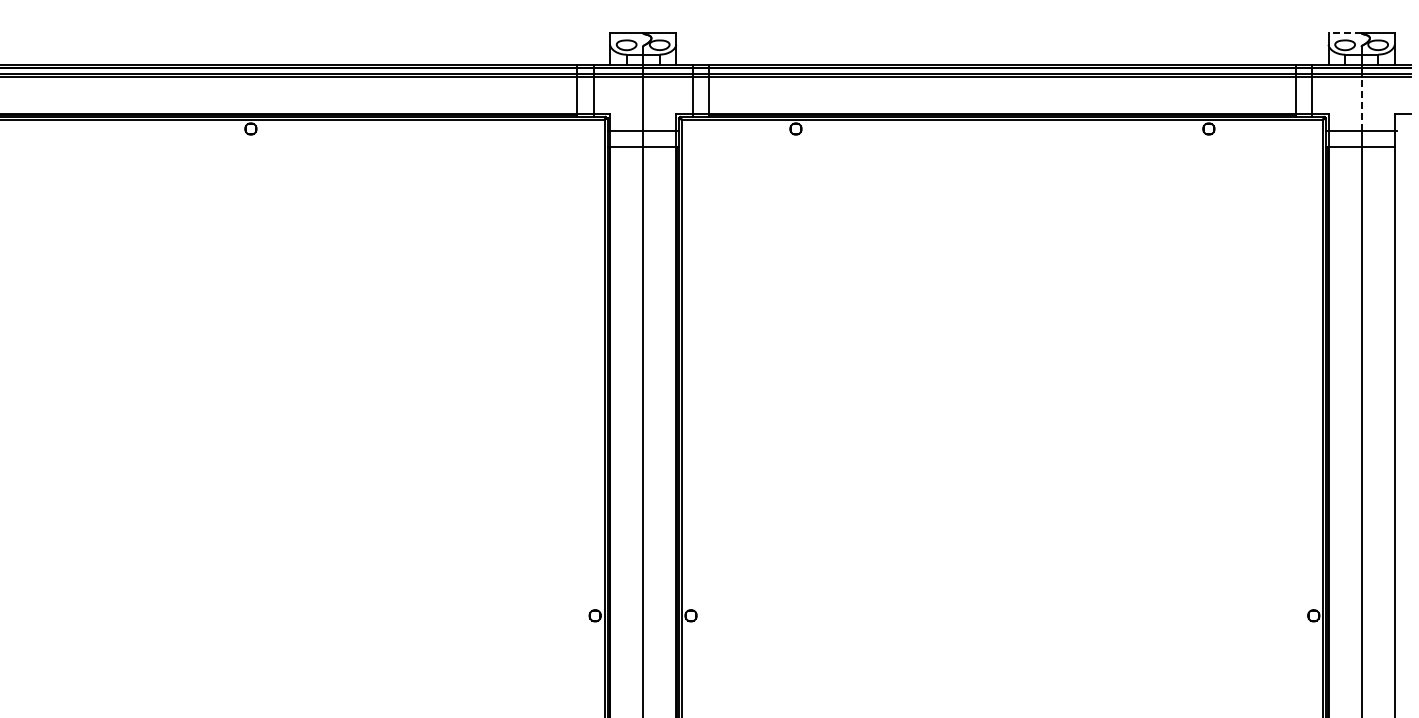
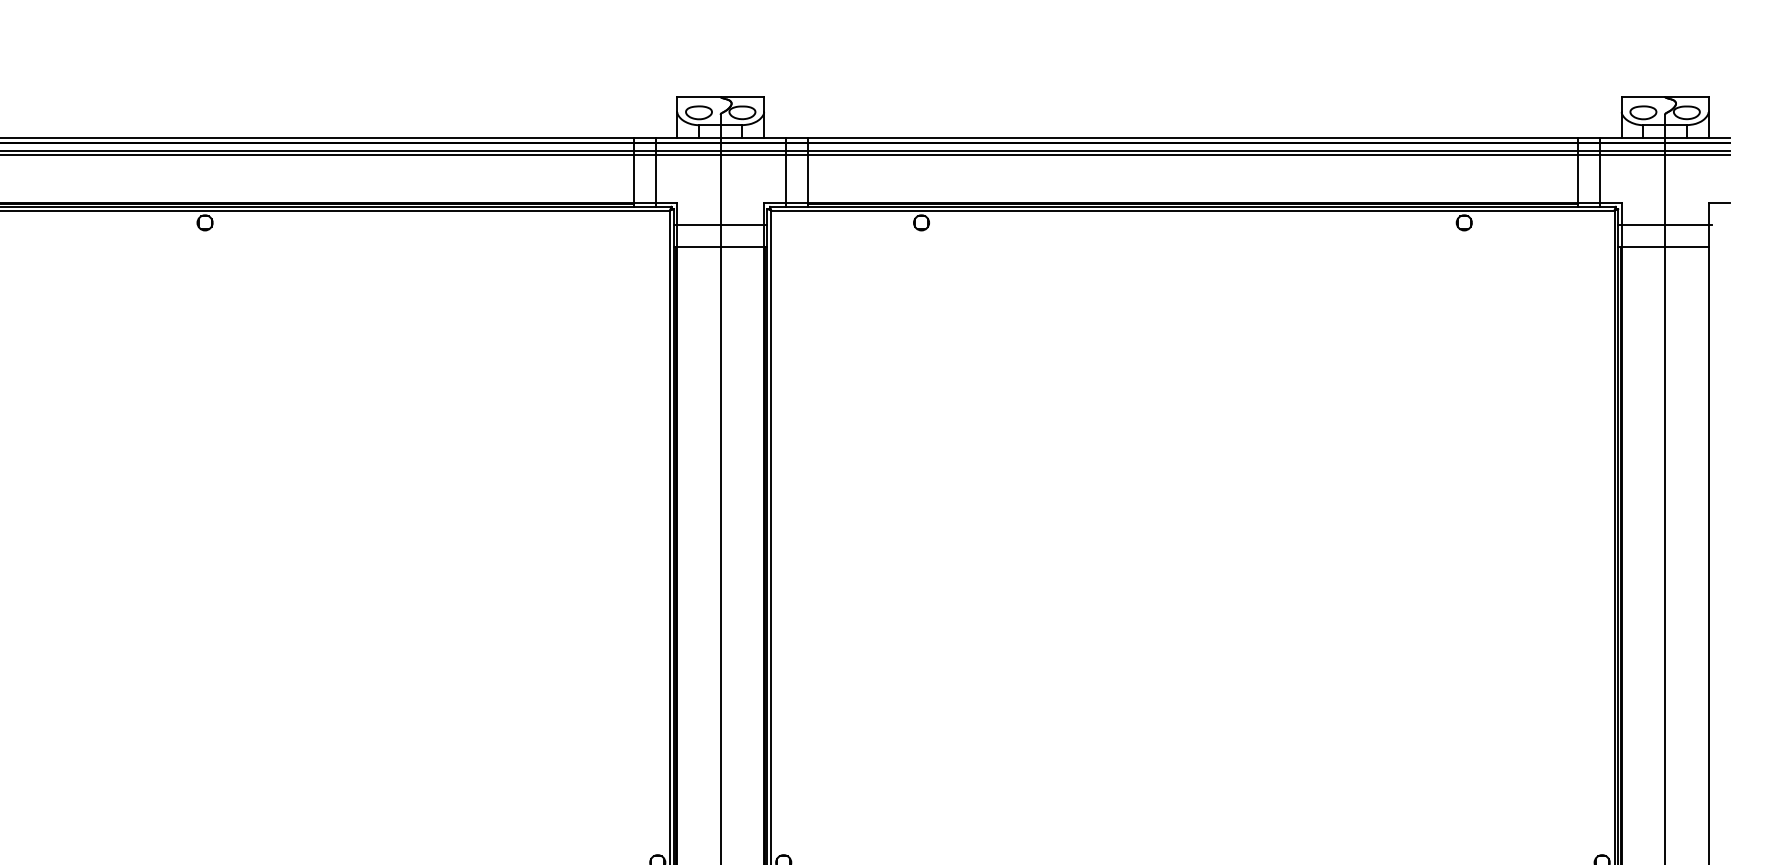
line: (1345, 33) -> (1643, 97), dashed -> solid
line: (1361, 104) -> (1664, 190), dashed -> solid

